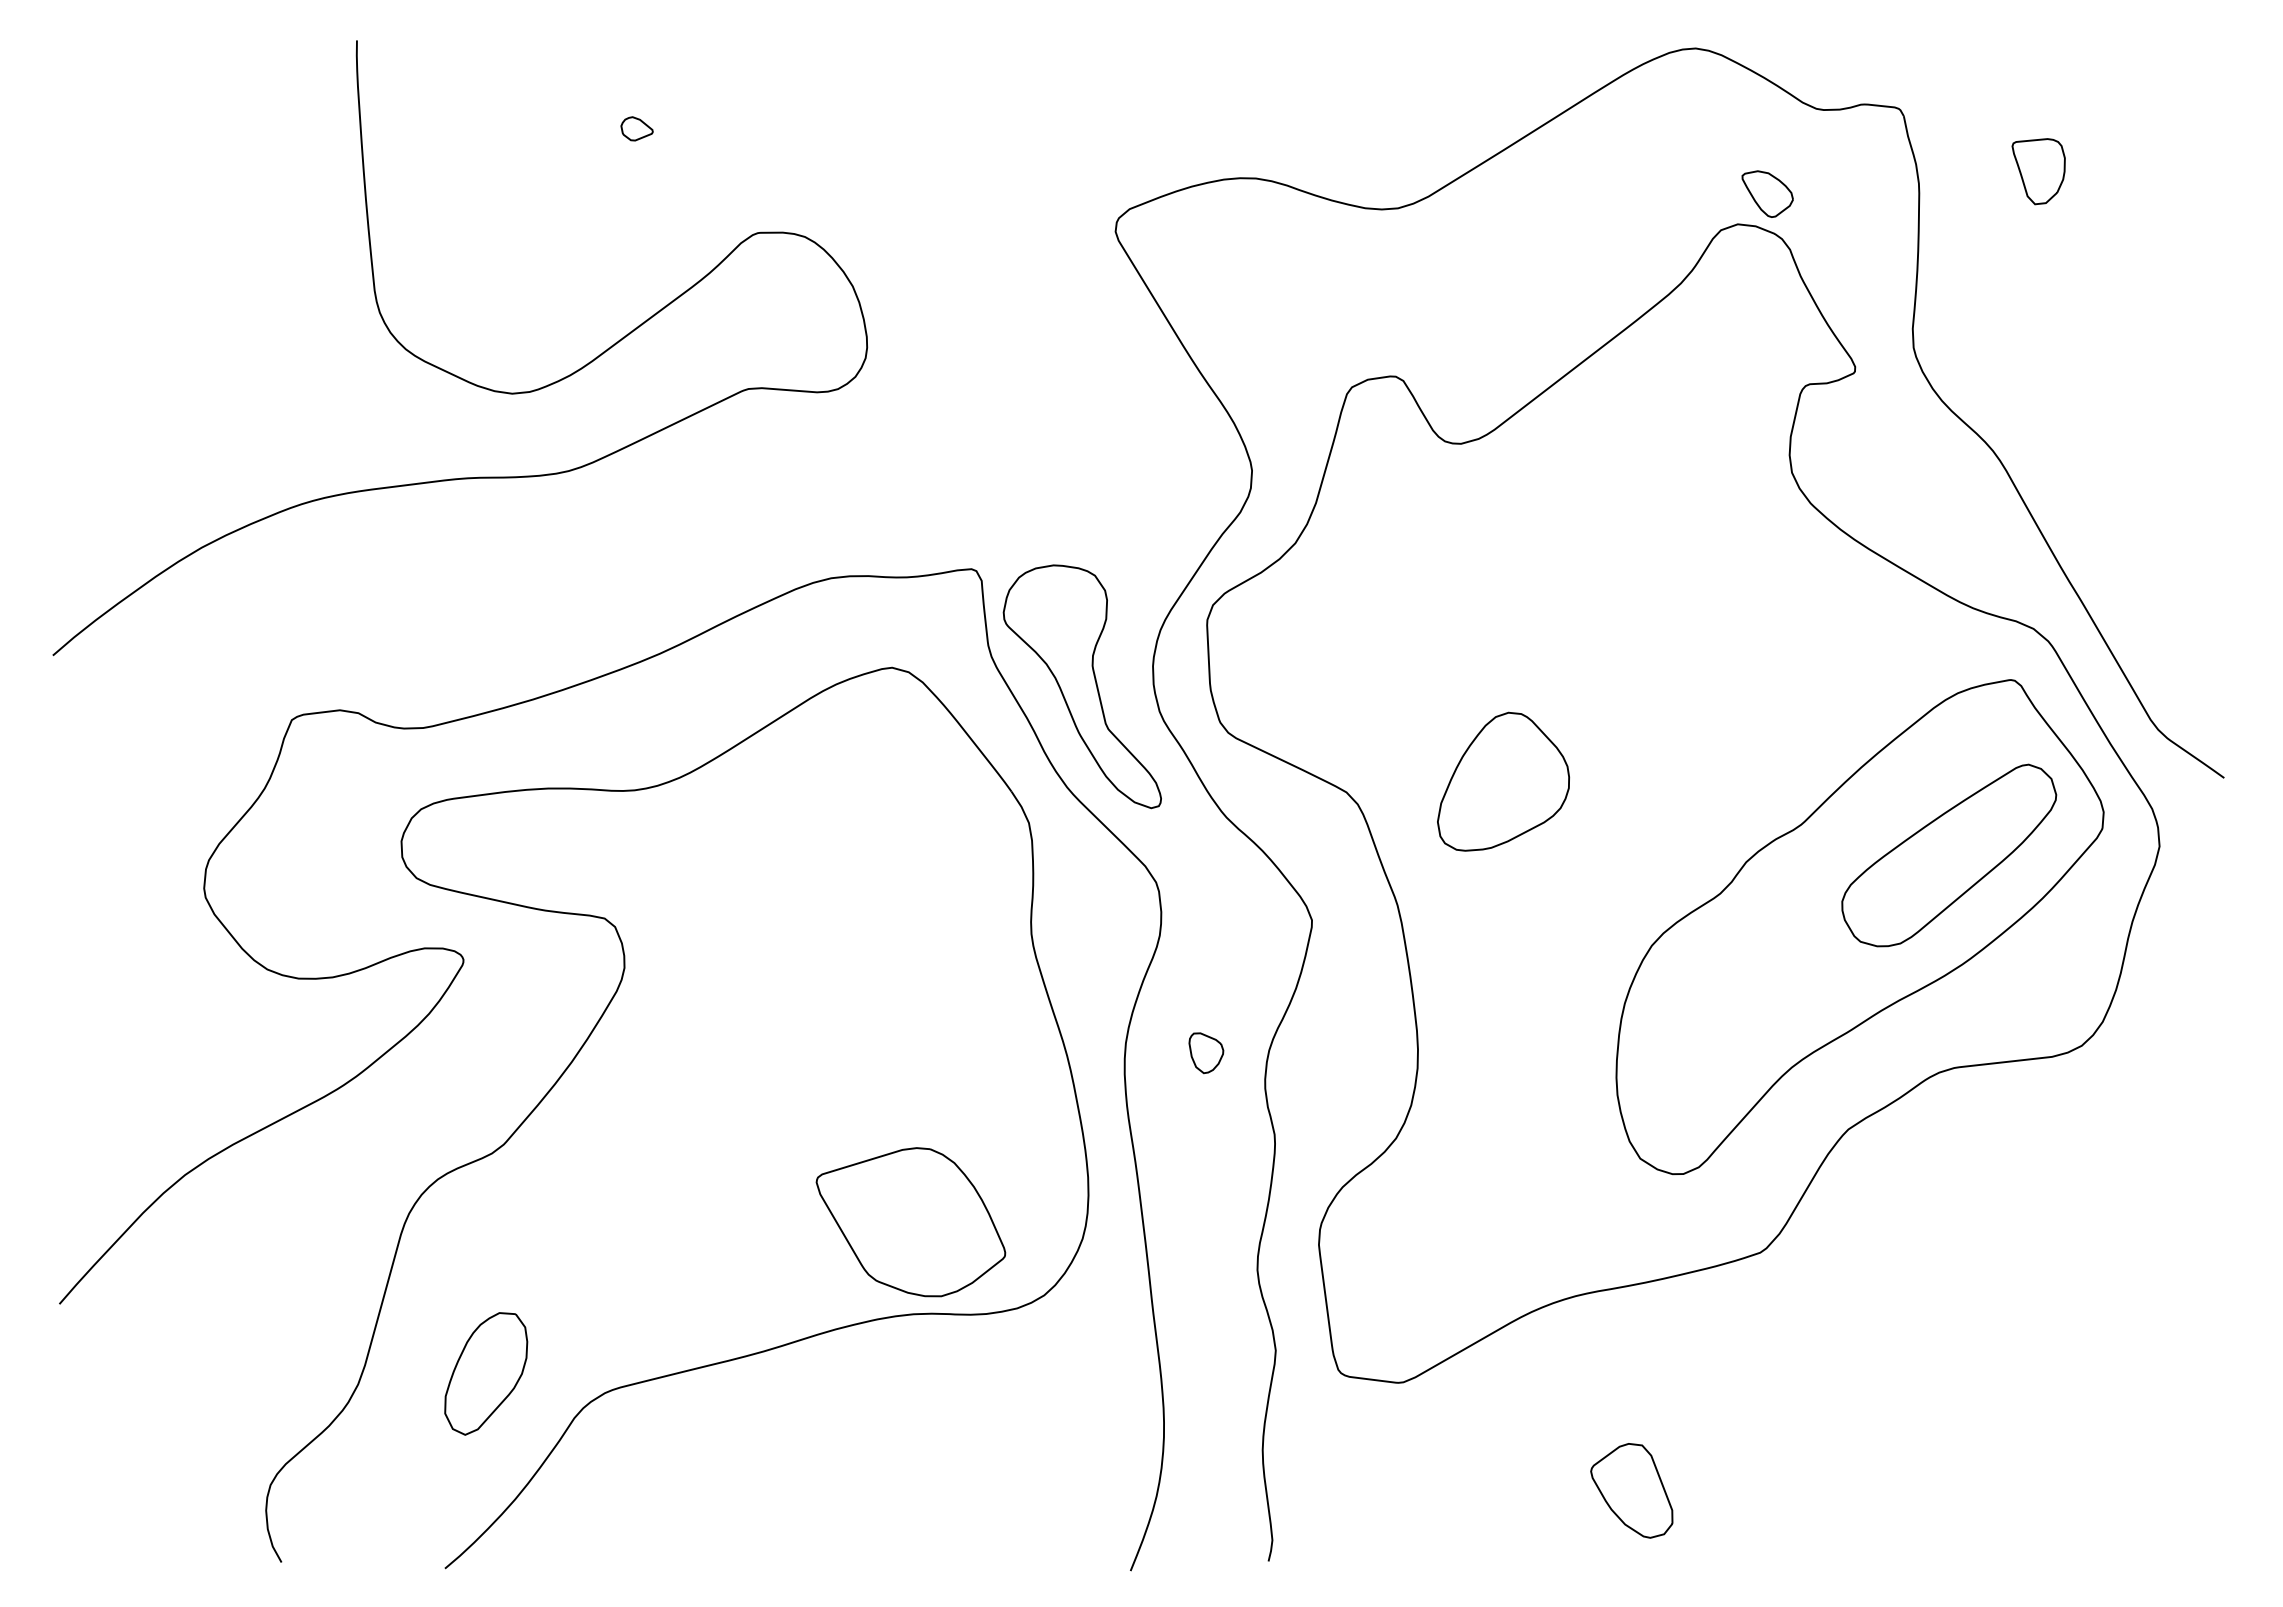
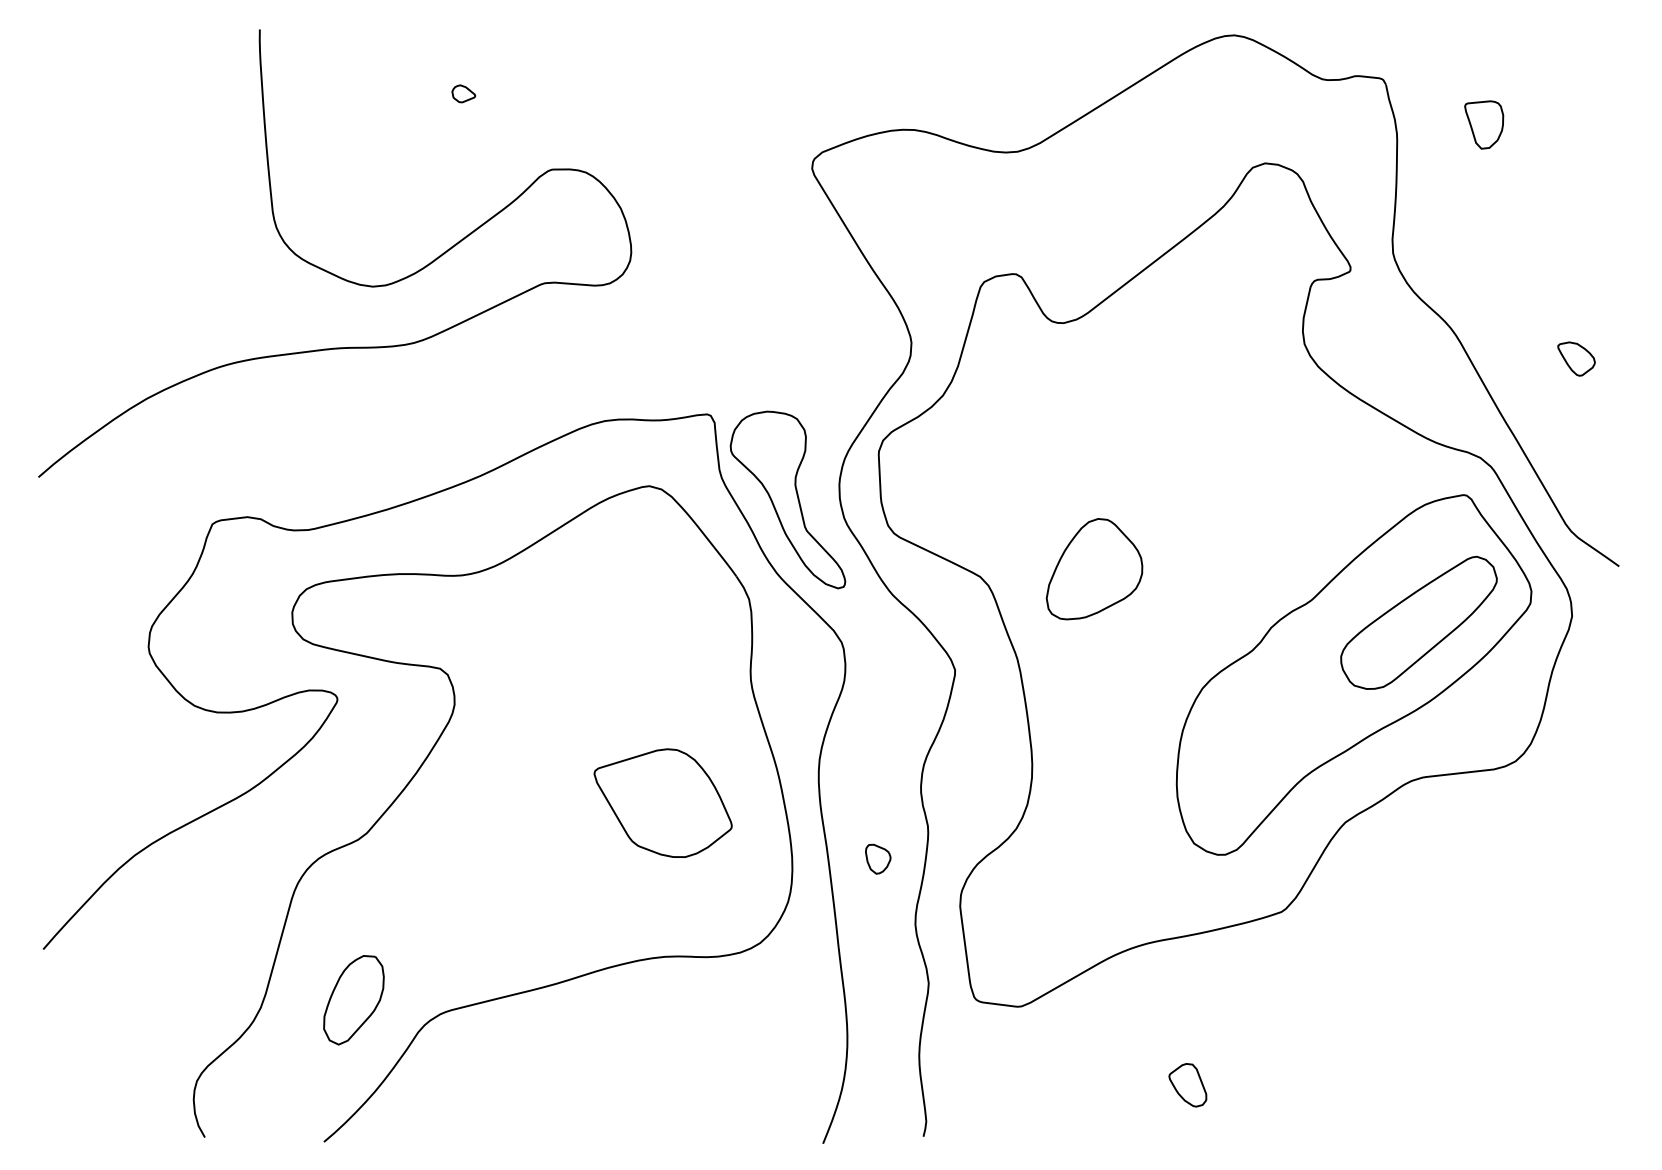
part: (1767, 193) -> (1576, 358), moved
part: (1206, 1053) -> (878, 859), moved
part: (910, 1222) -> (662, 803), moved
part: (1631, 1490) -> (1187, 1085), size x0.62

